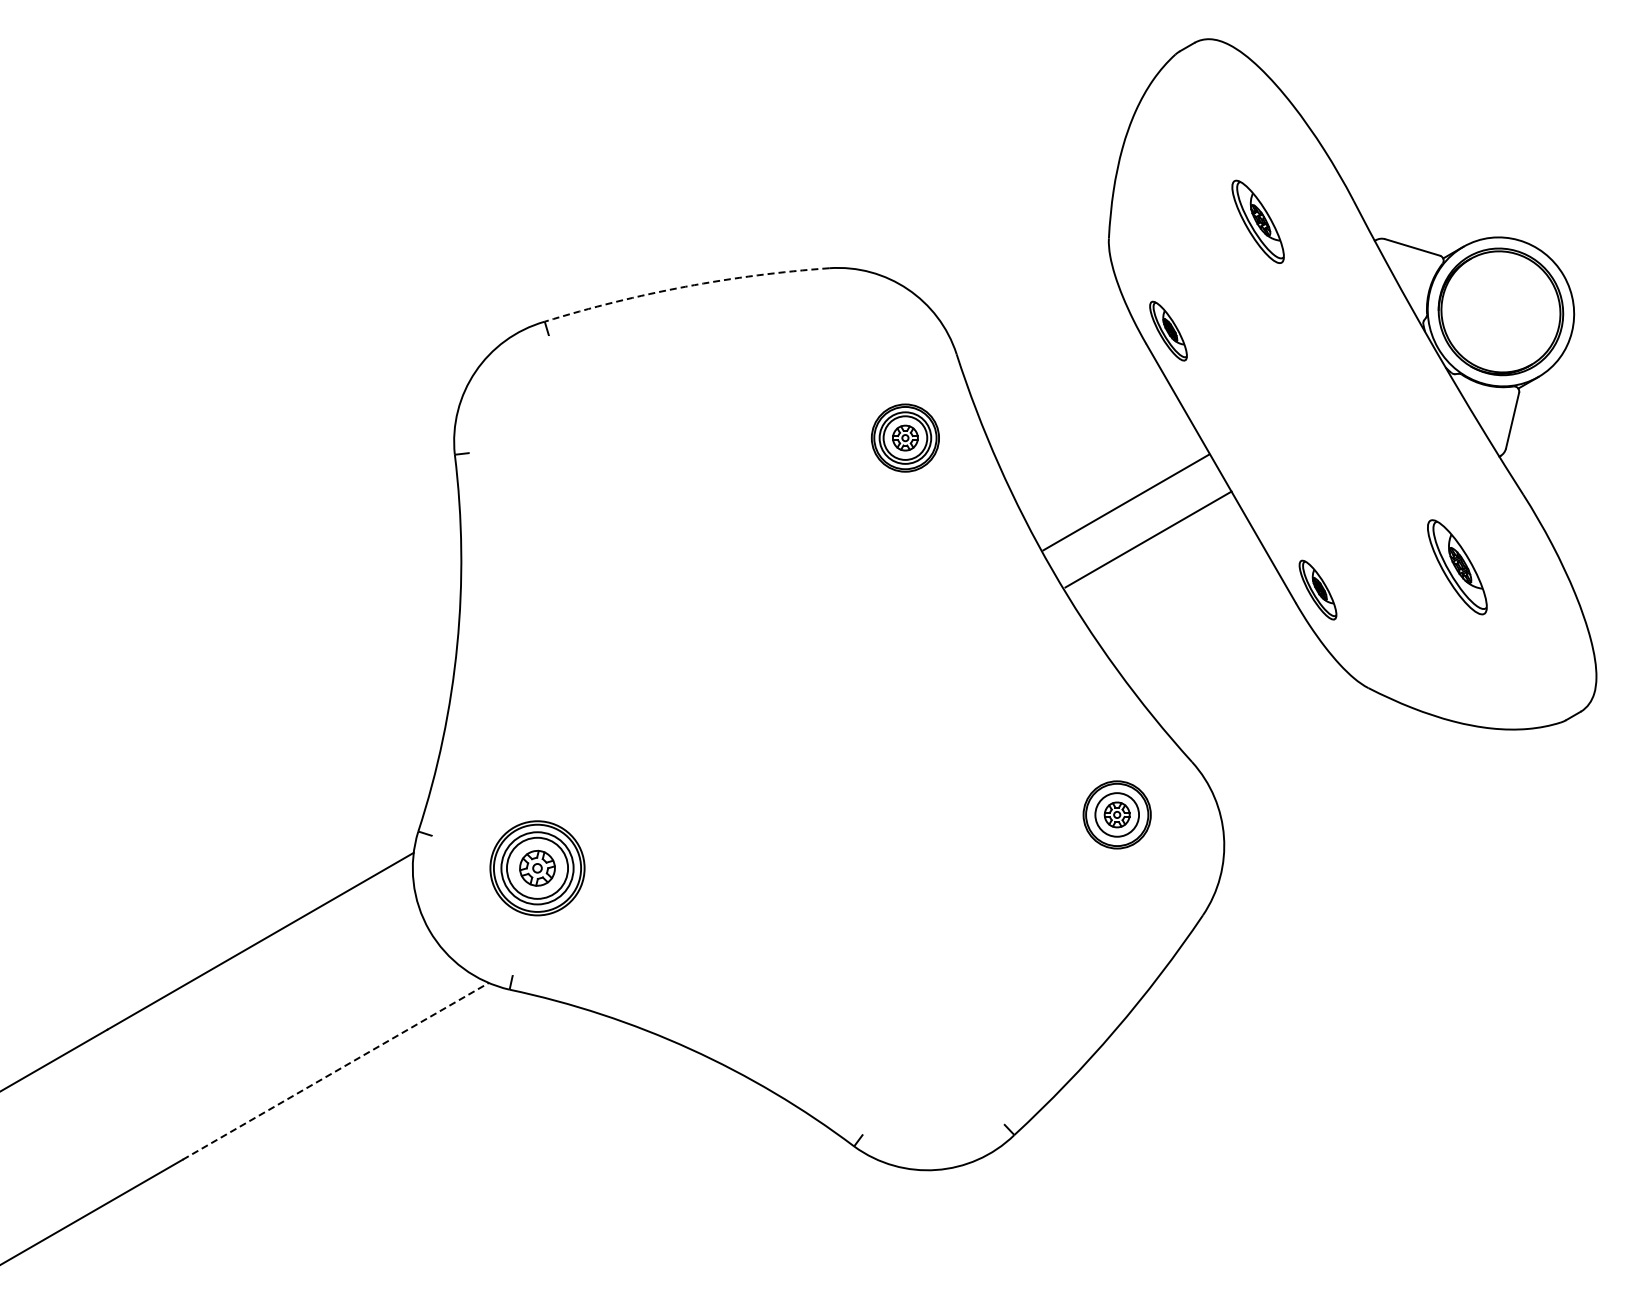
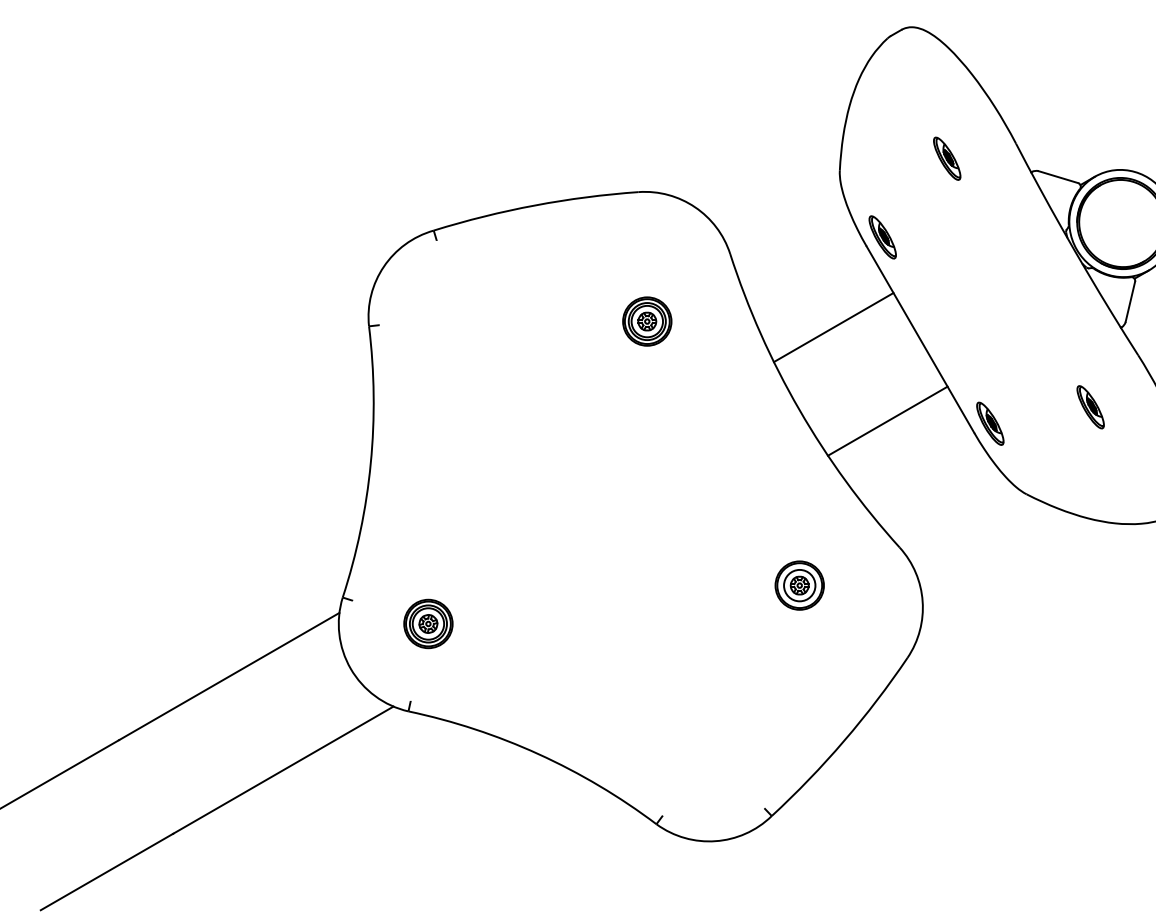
part: (1257, 221) -> (946, 158), size x0.71
arc: (685, 286) -> (535, 205), dashed -> solid
part: (904, 437) -> (646, 321), moved
line: (1126, 502) -> (833, 327), moved
line: (1148, 539) -> (887, 421), moved
part: (1457, 566) -> (1090, 406), size x0.62
part: (1116, 814) -> (799, 585), moved
part: (536, 867) -> (427, 623), size x0.71
line: (335, 1071) -> (283, 770), dashed -> solid

